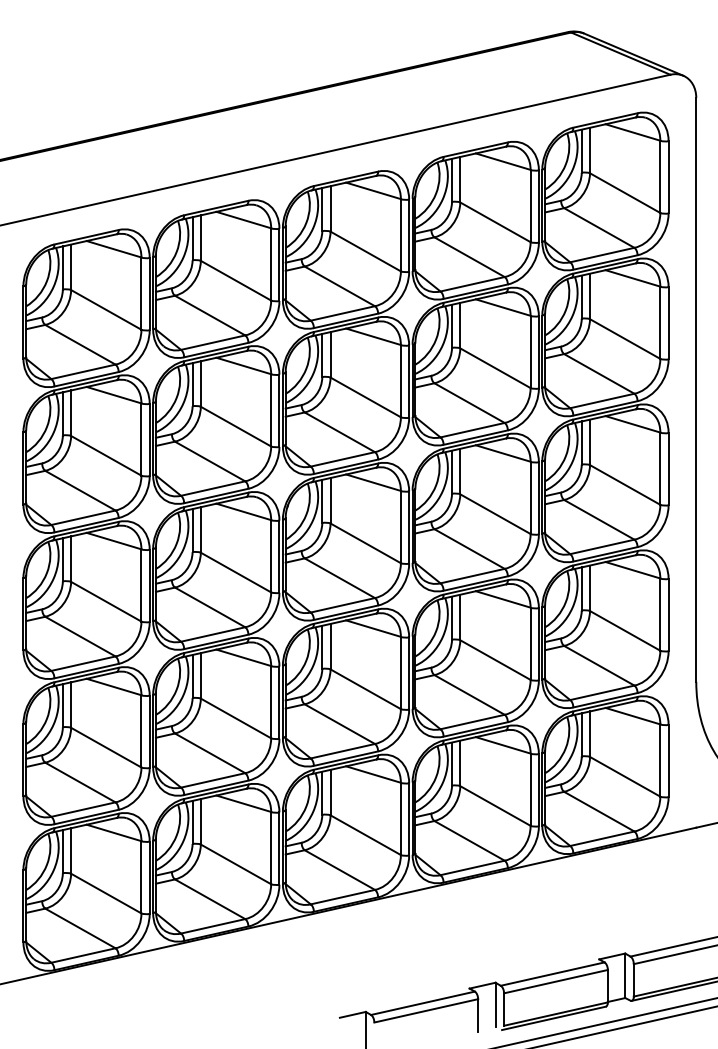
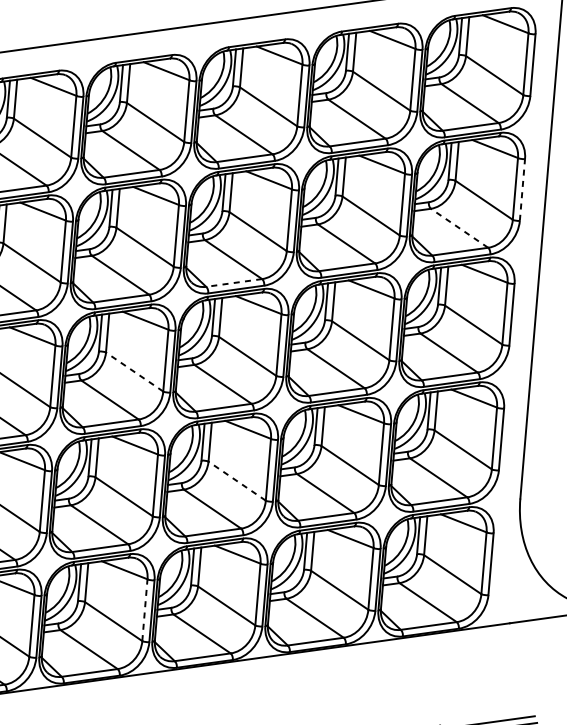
line: (668, 322) -> (522, 189), solid -> dashed
line: (598, 373) -> (458, 227), solid -> dashed
line: (342, 459) -> (233, 283), solid -> dashed
line: (235, 572) -> (134, 371), solid -> dashed
line: (365, 689) -> (236, 481), solid -> dashed
line: (271, 847) -> (145, 609), solid -> dashed

